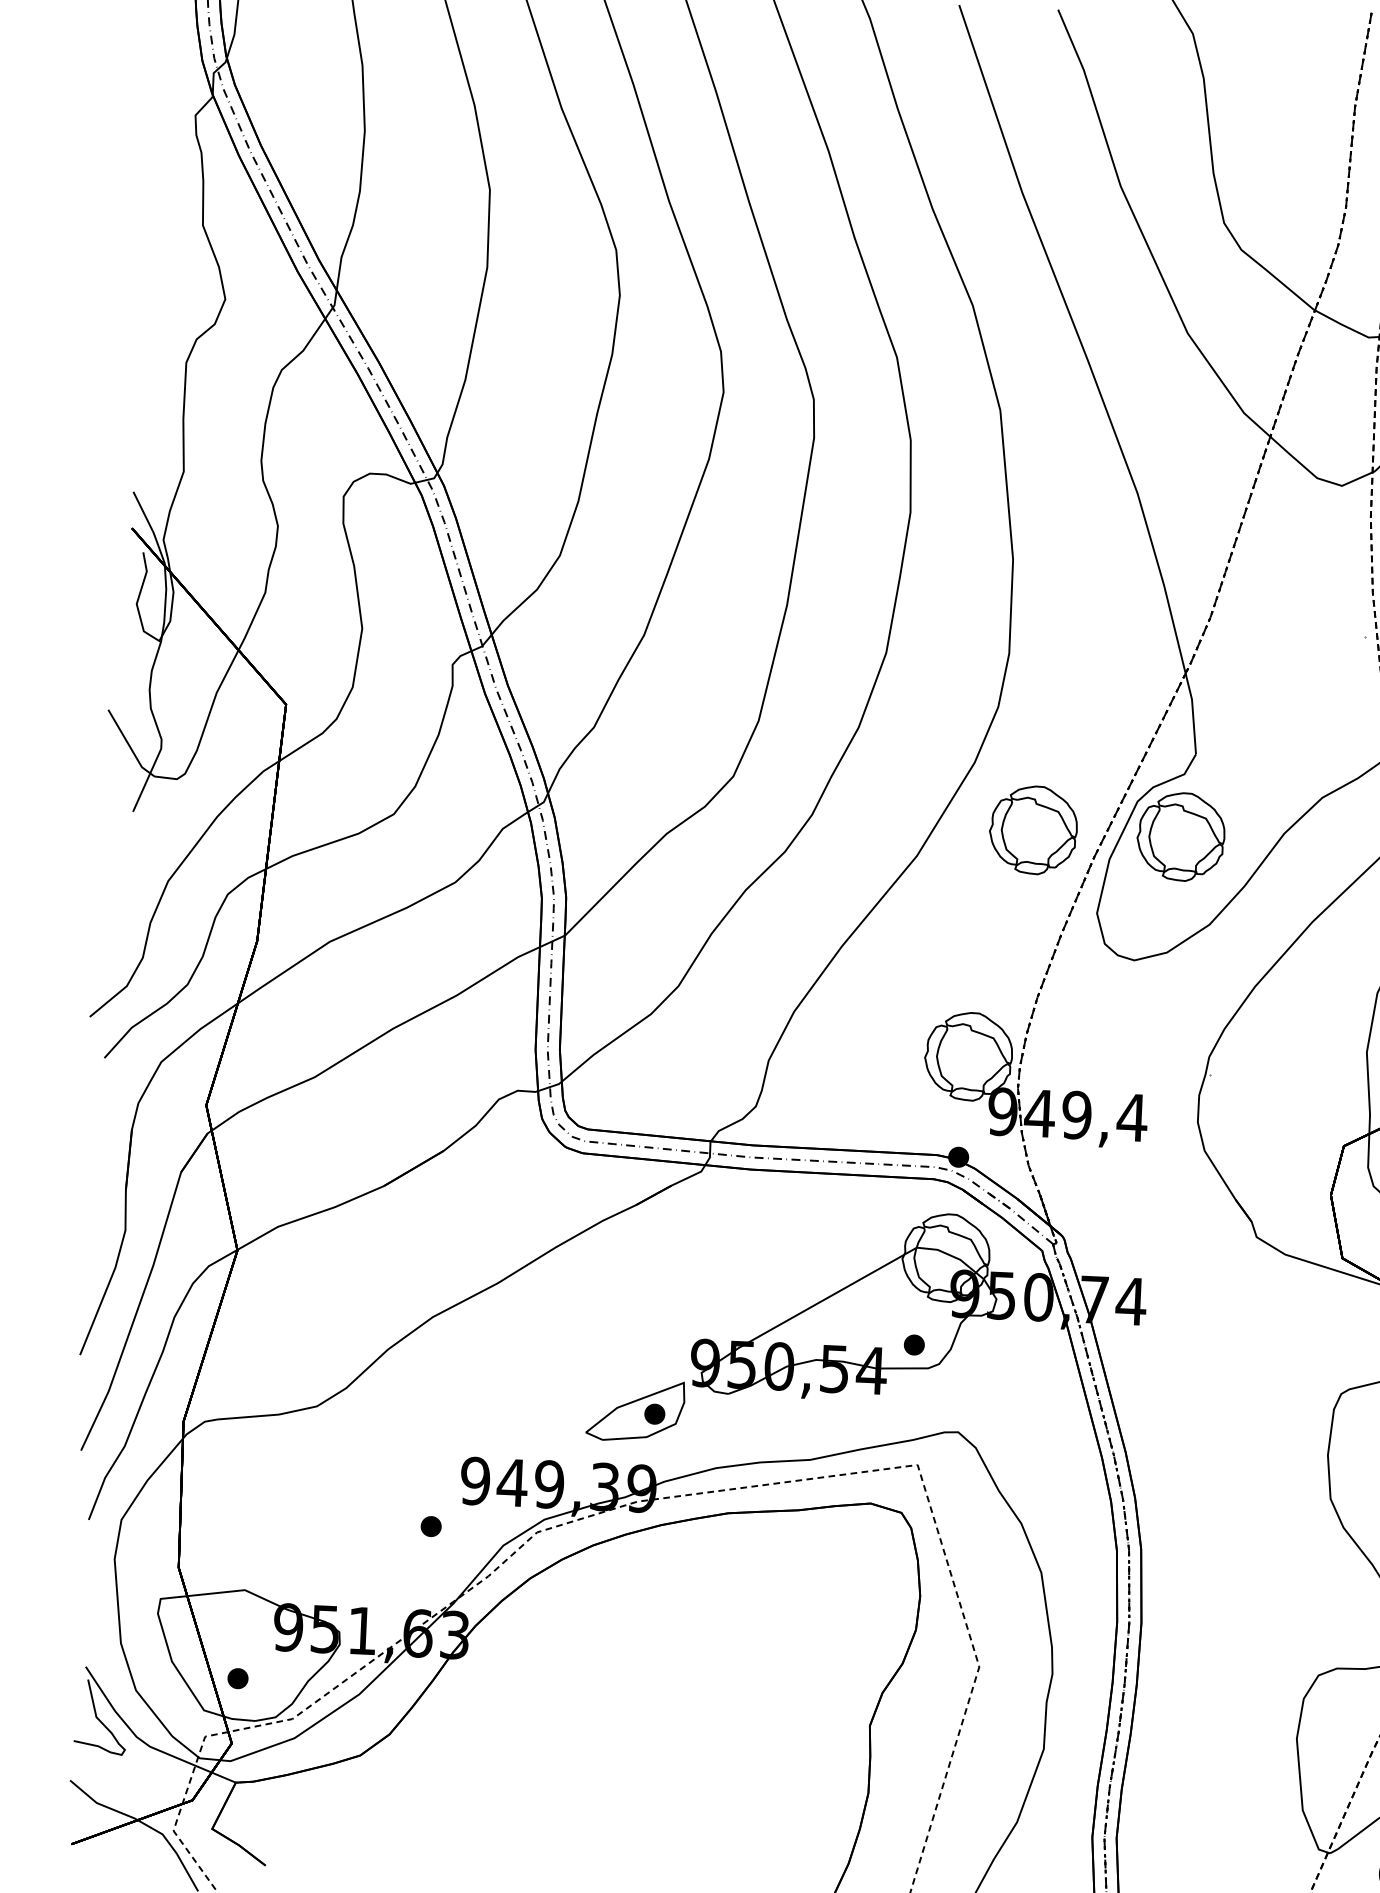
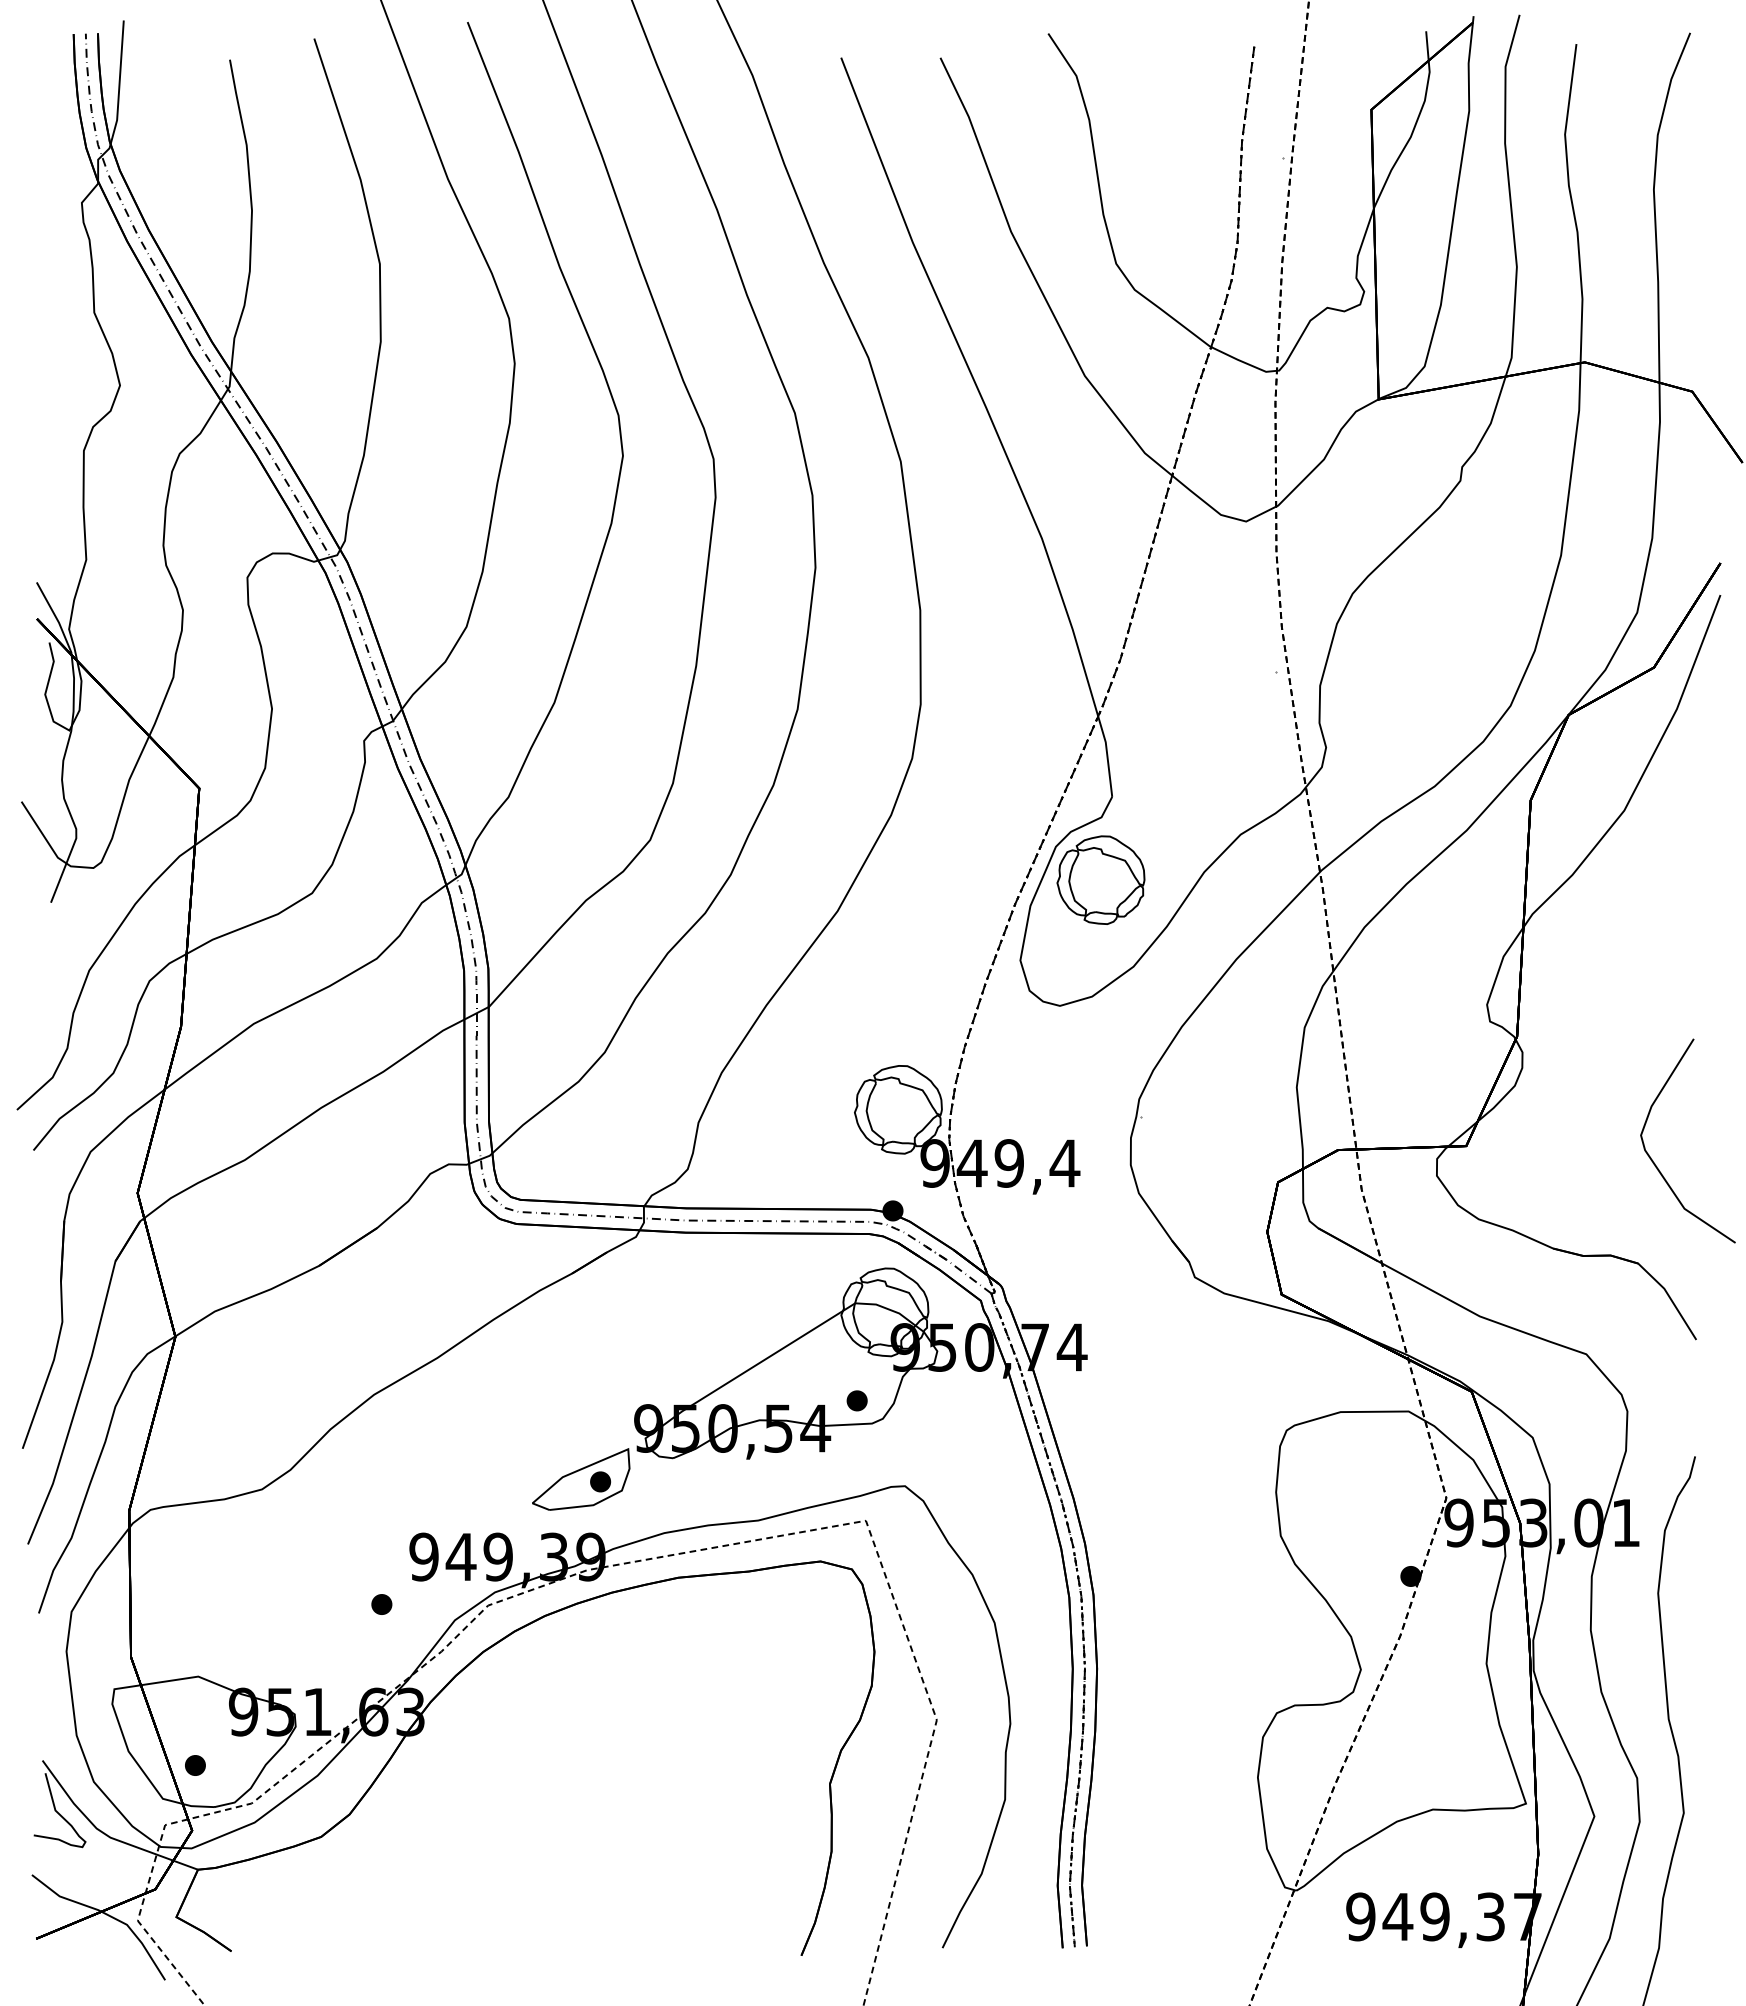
part: (1032, 829) -> (952, 879), removed

